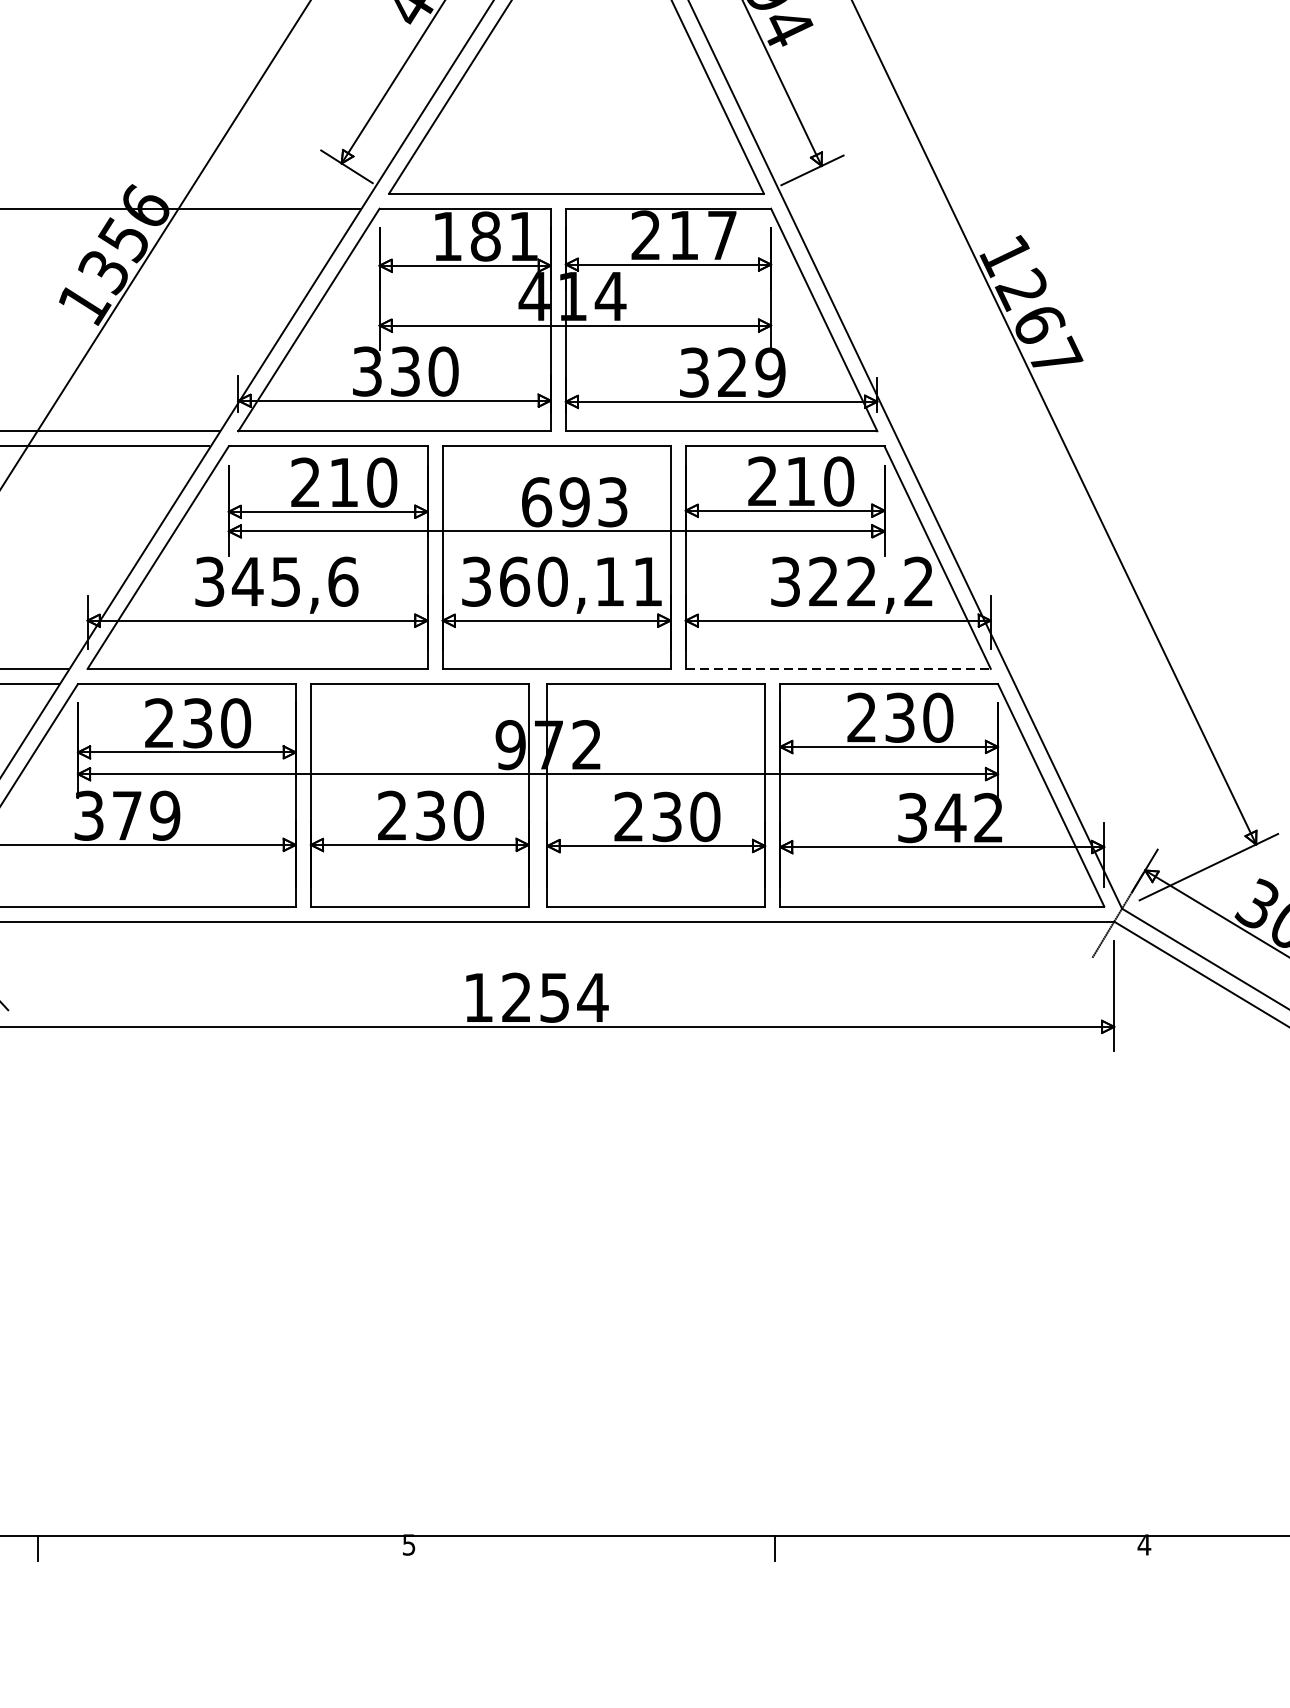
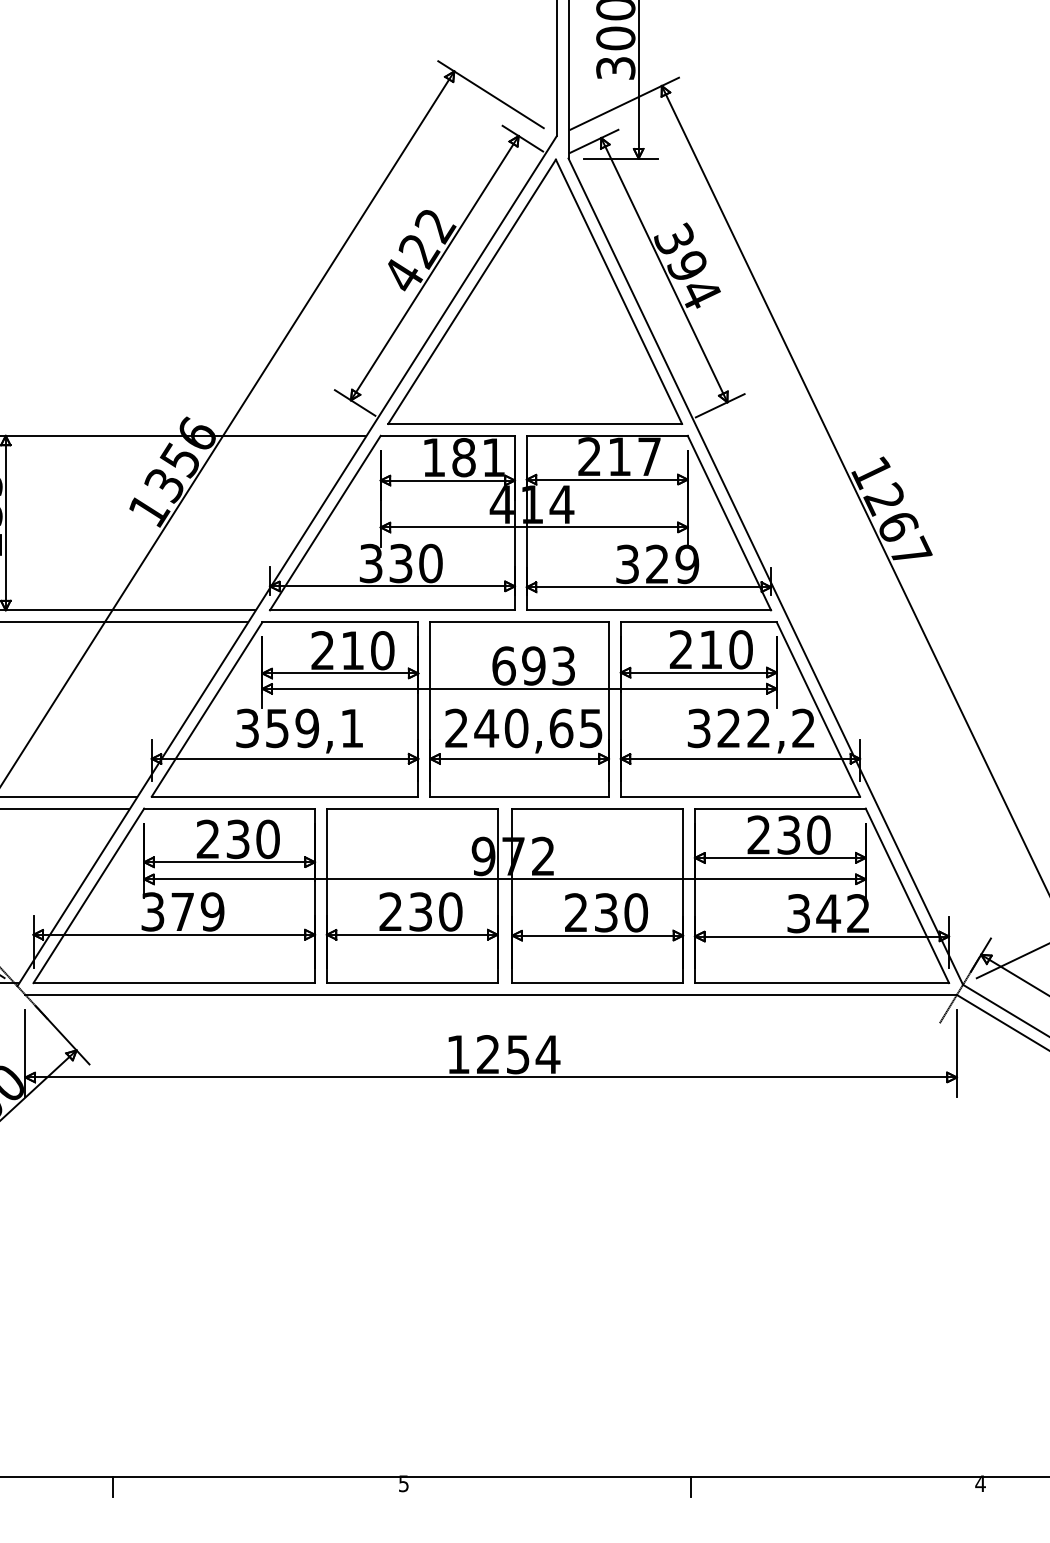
text: (295, 581) -> (314, 728), 345,6 -> 359,1
text: (561, 581) -> (523, 728), 360,11 -> 240,65
line: (838, 668) -> (740, 796), dashed -> solid

